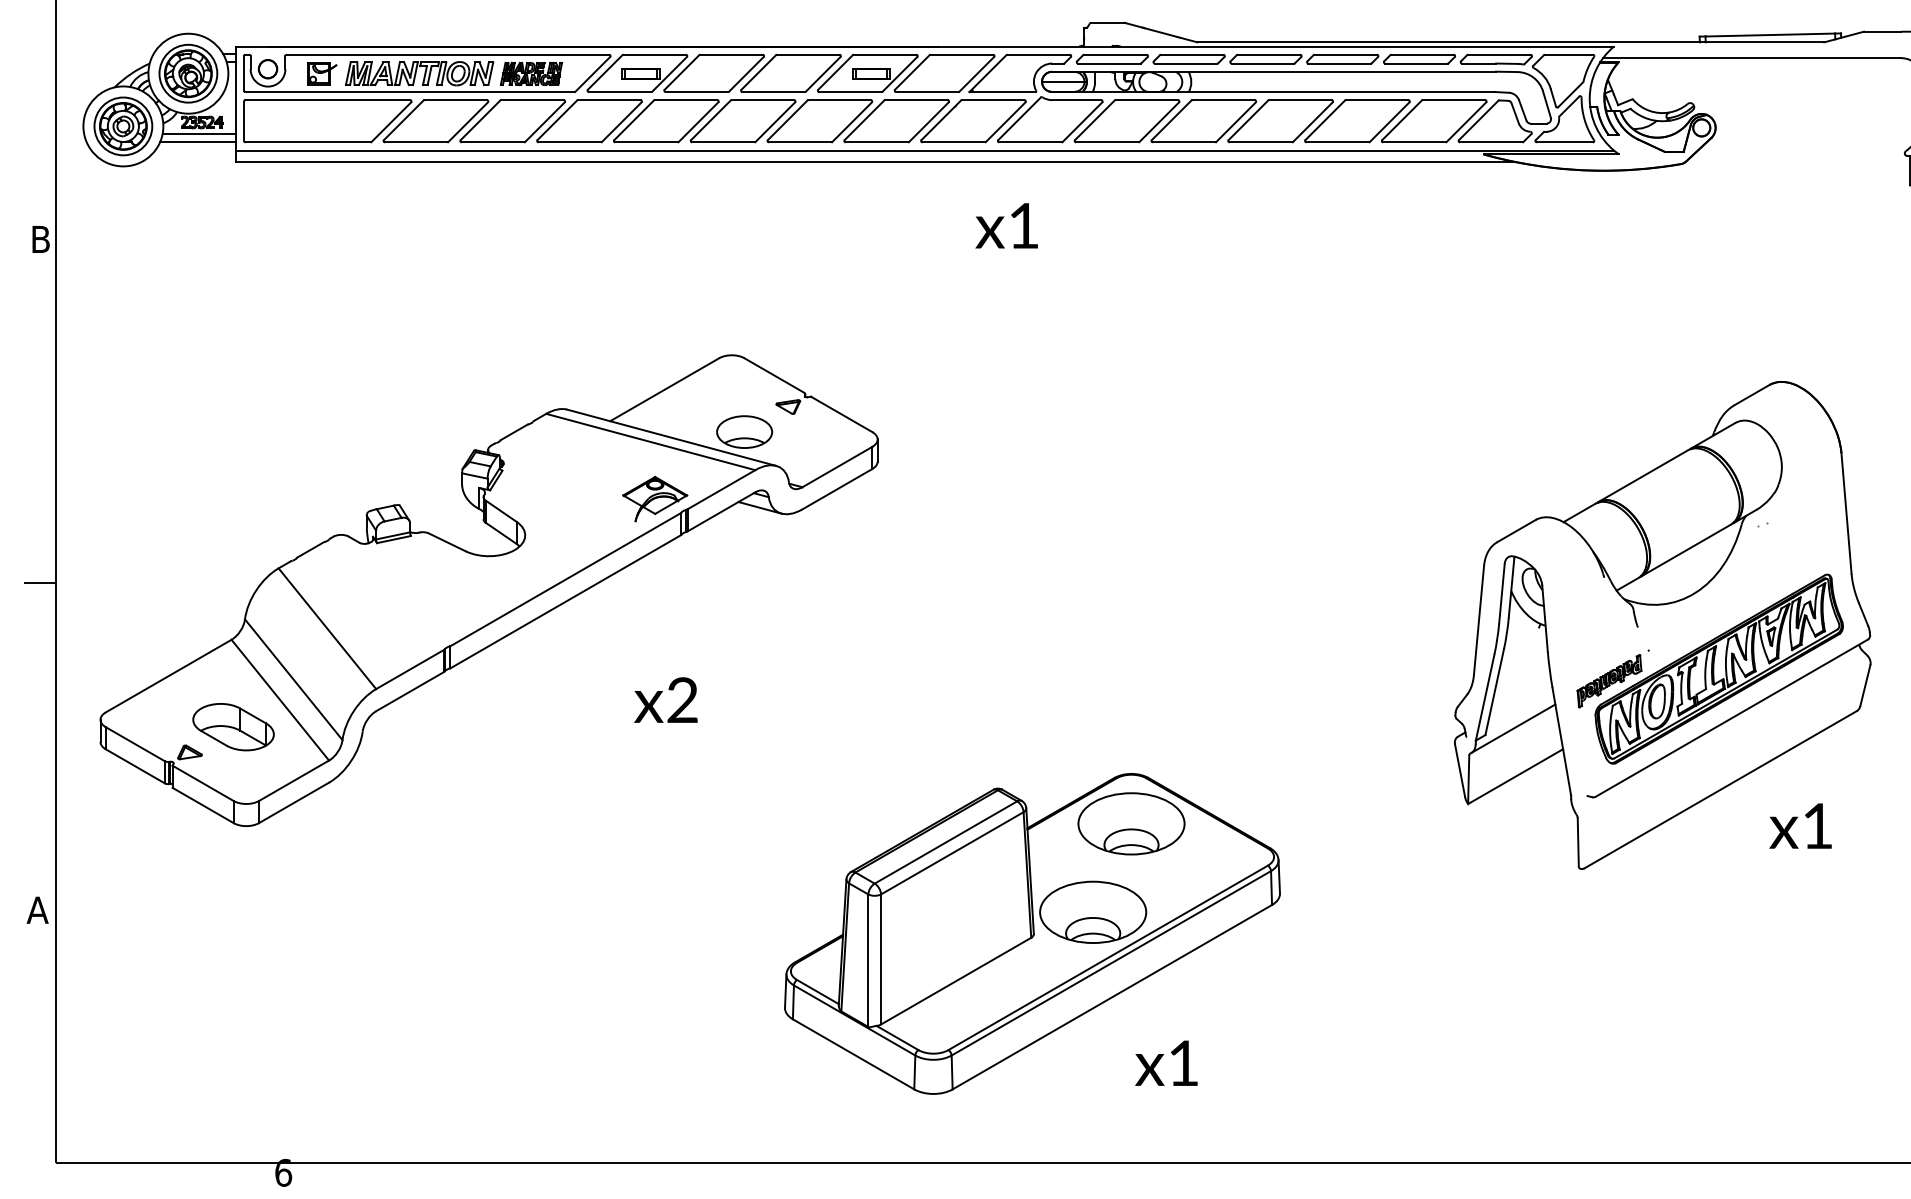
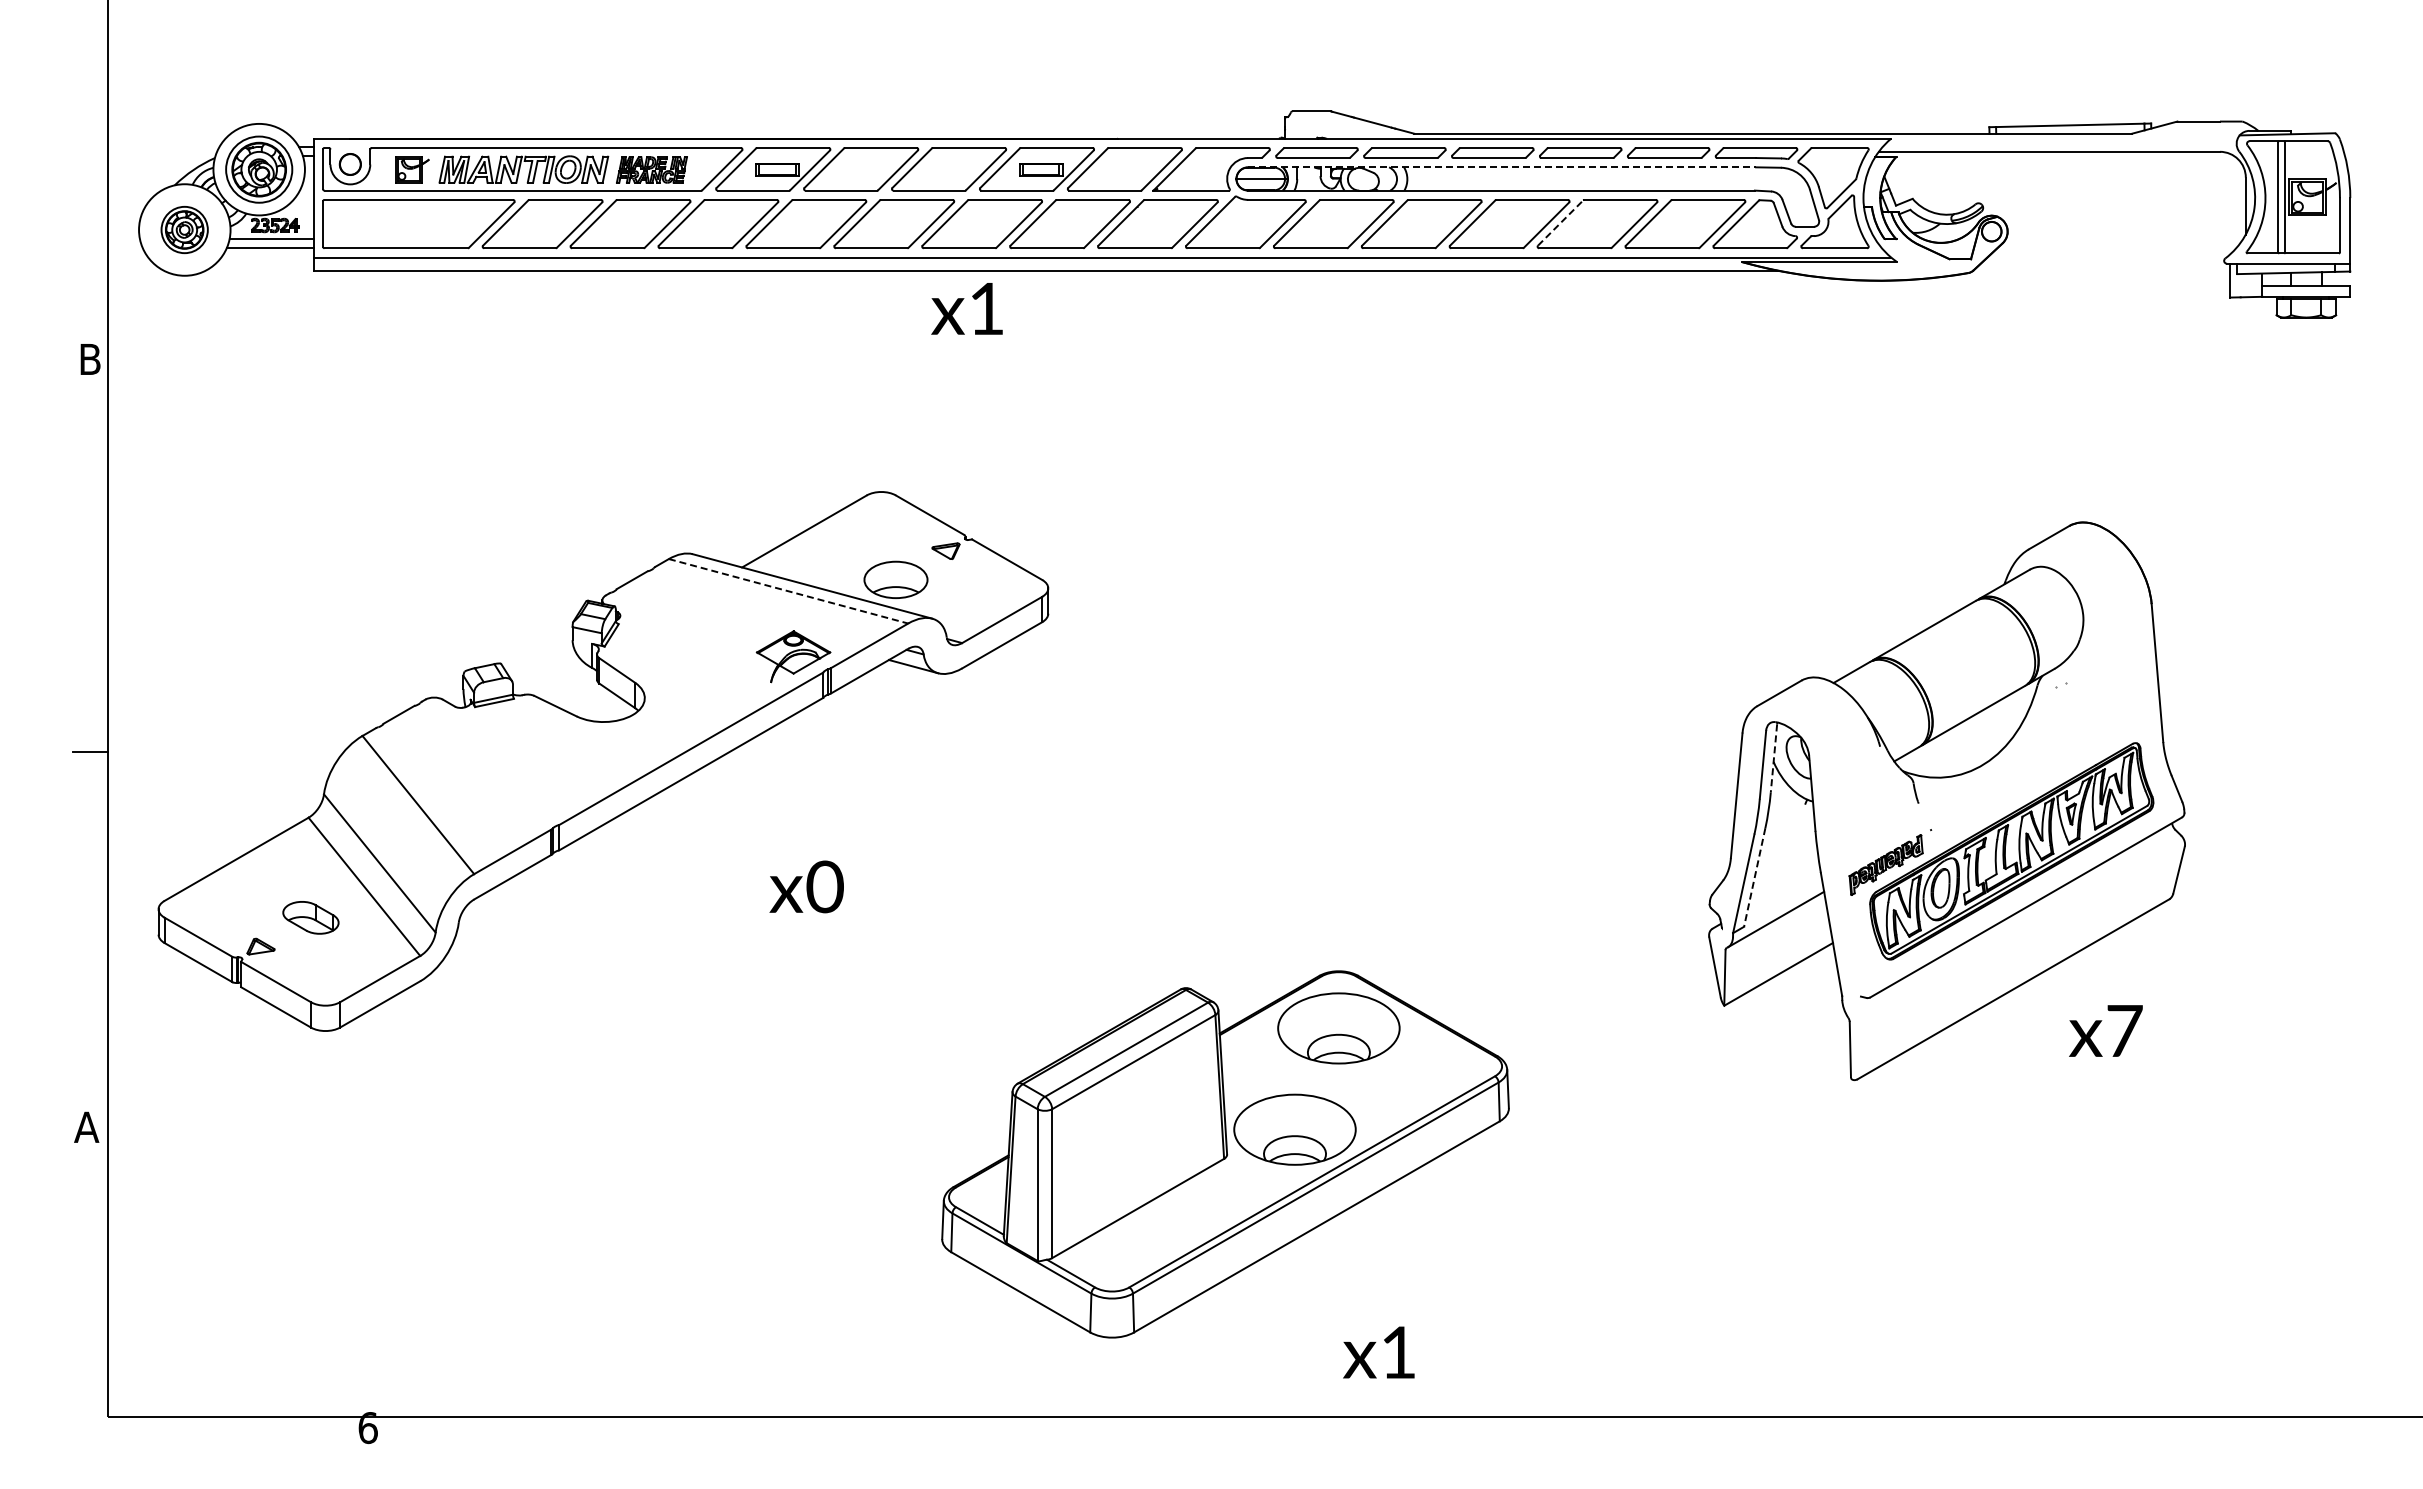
line: (1274, 71) -> (1502, 167), solid -> dashed
line: (1325, 120) -> (1560, 223), solid -> dashed
part: (123, 125) -> (184, 229), size x0.7
text: (1006, 225) -> (966, 308), moved
line: (650, 442) -> (788, 591), solid -> dashed
line: (1511, 588) -> (1773, 758), solid -> dashed
line: (1494, 692) -> (1754, 877), solid -> dashed
text: (682, 699) -> (824, 886), x2 -> x0
part: (233, 726) -> (310, 917), size x0.6
text: (1817, 825) -> (2124, 1030), x1 -> x7
text: (1166, 1063) -> (1378, 1352), moved

